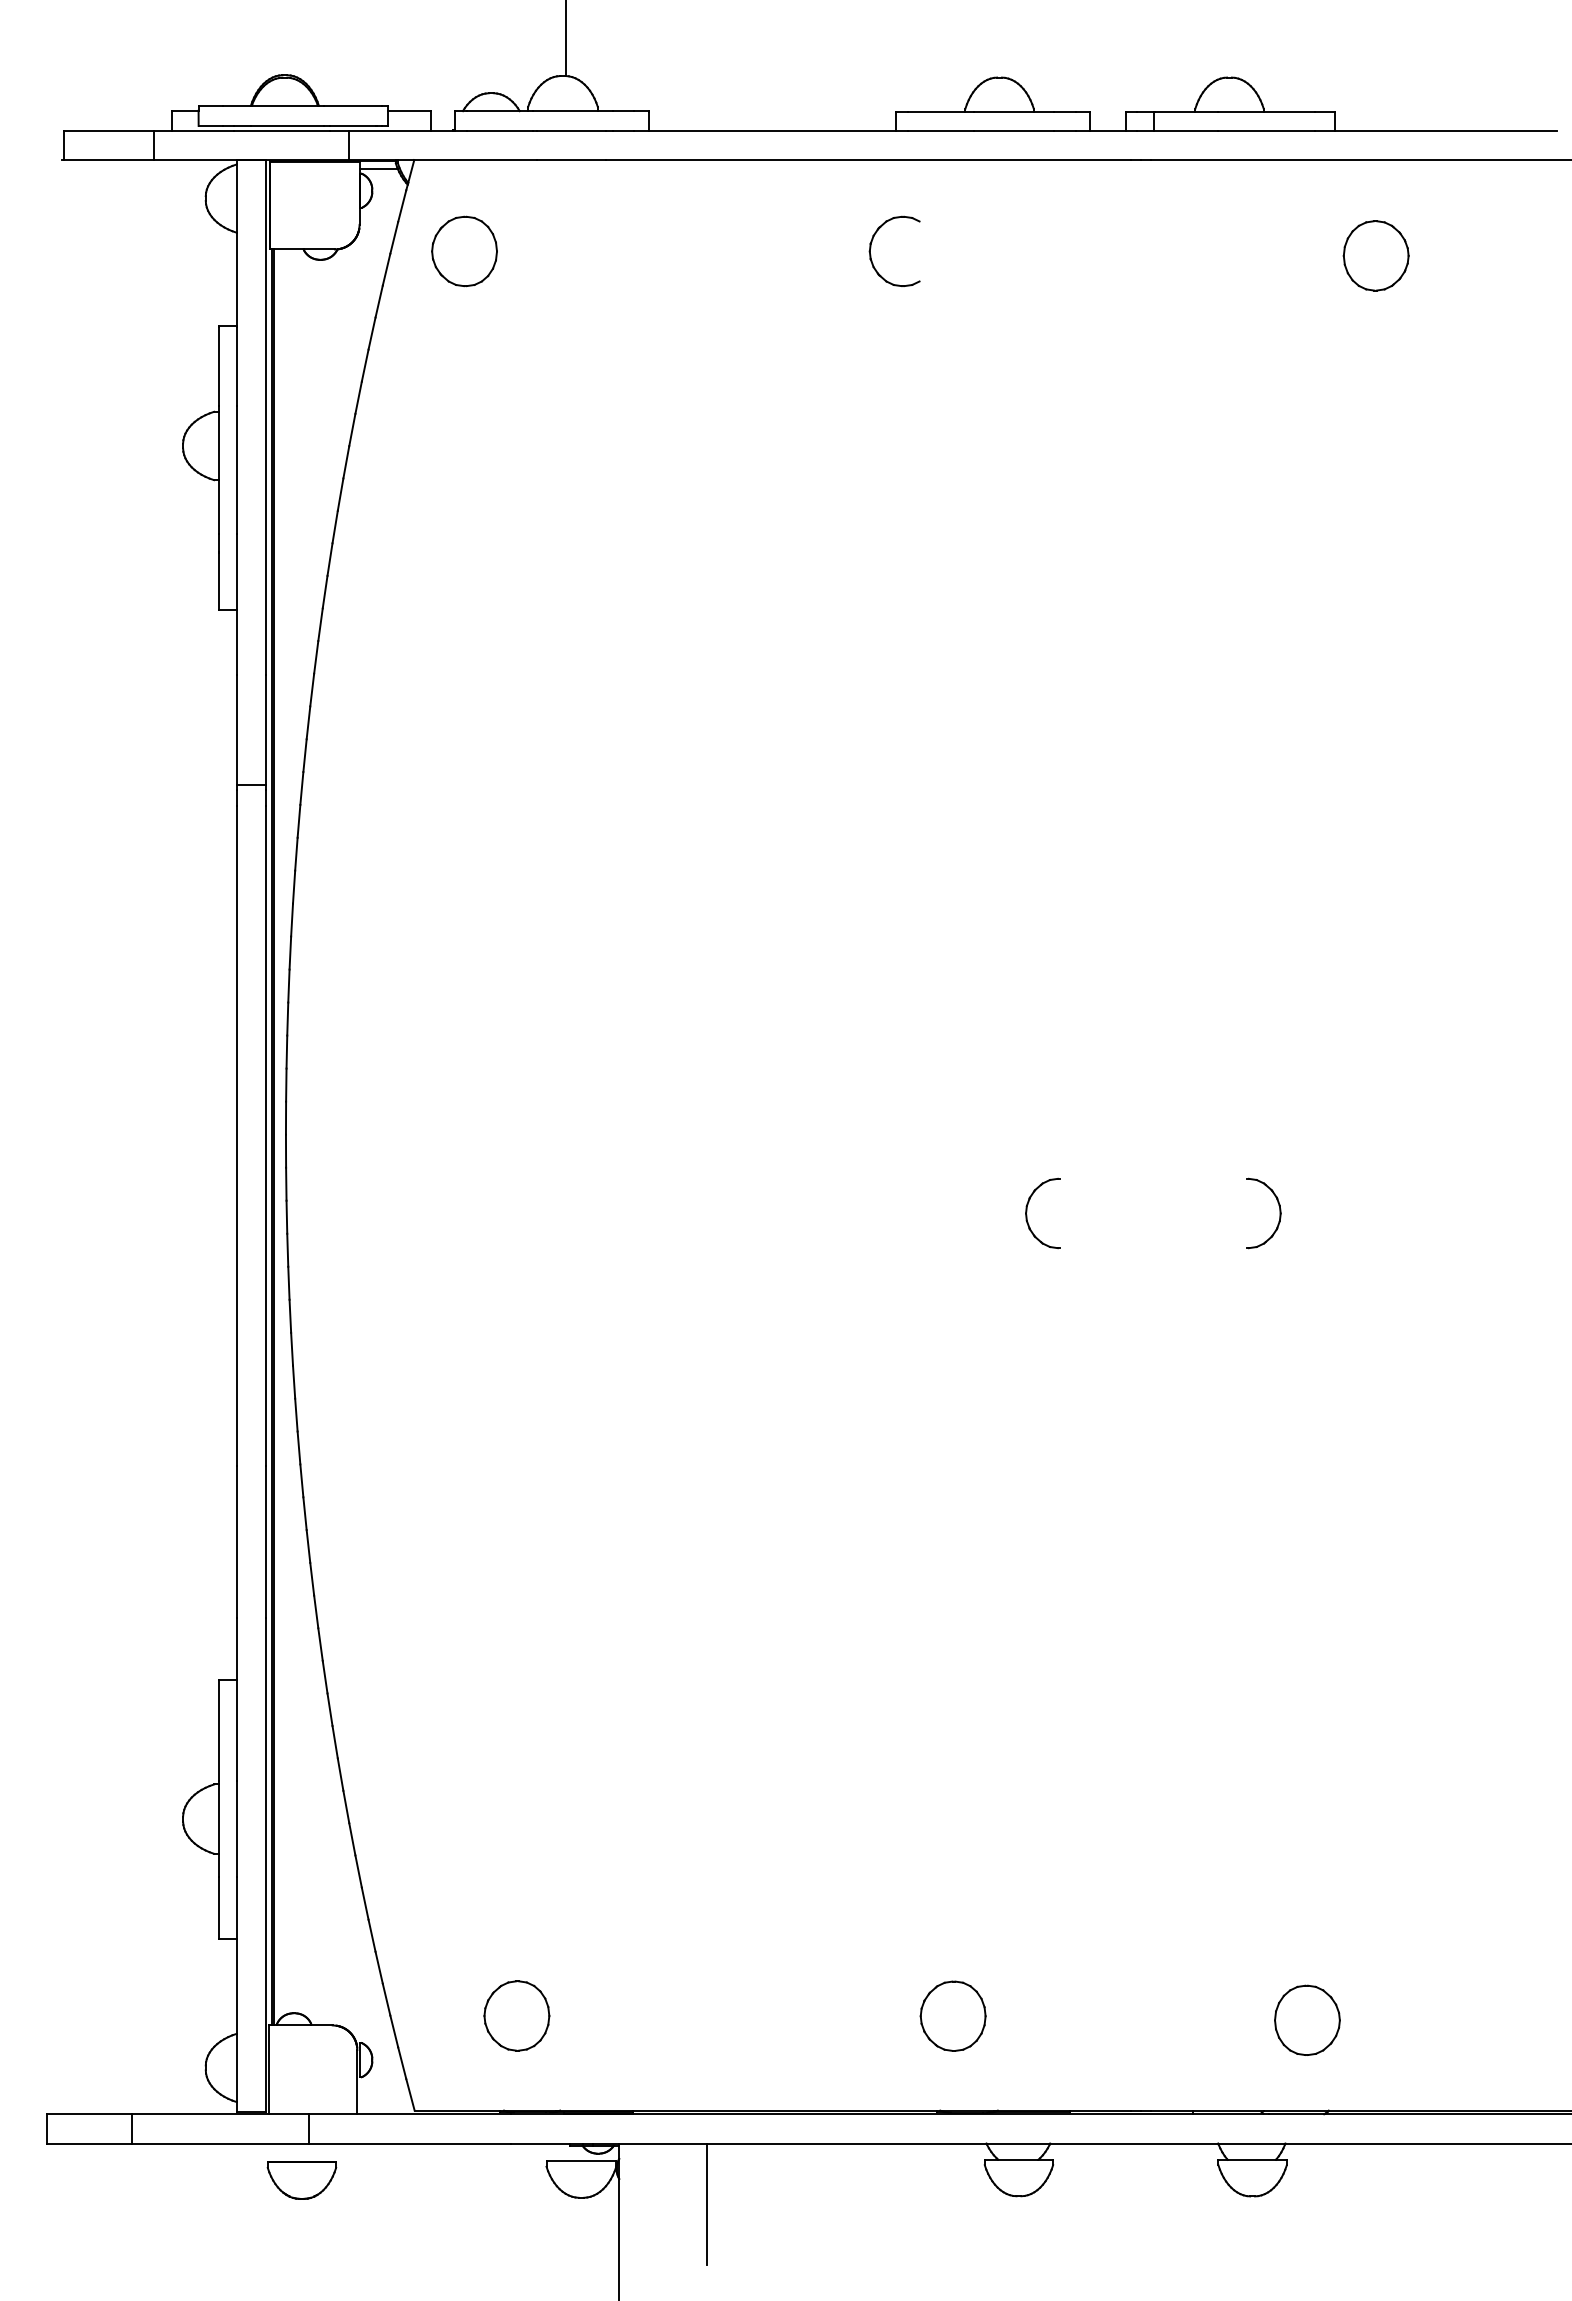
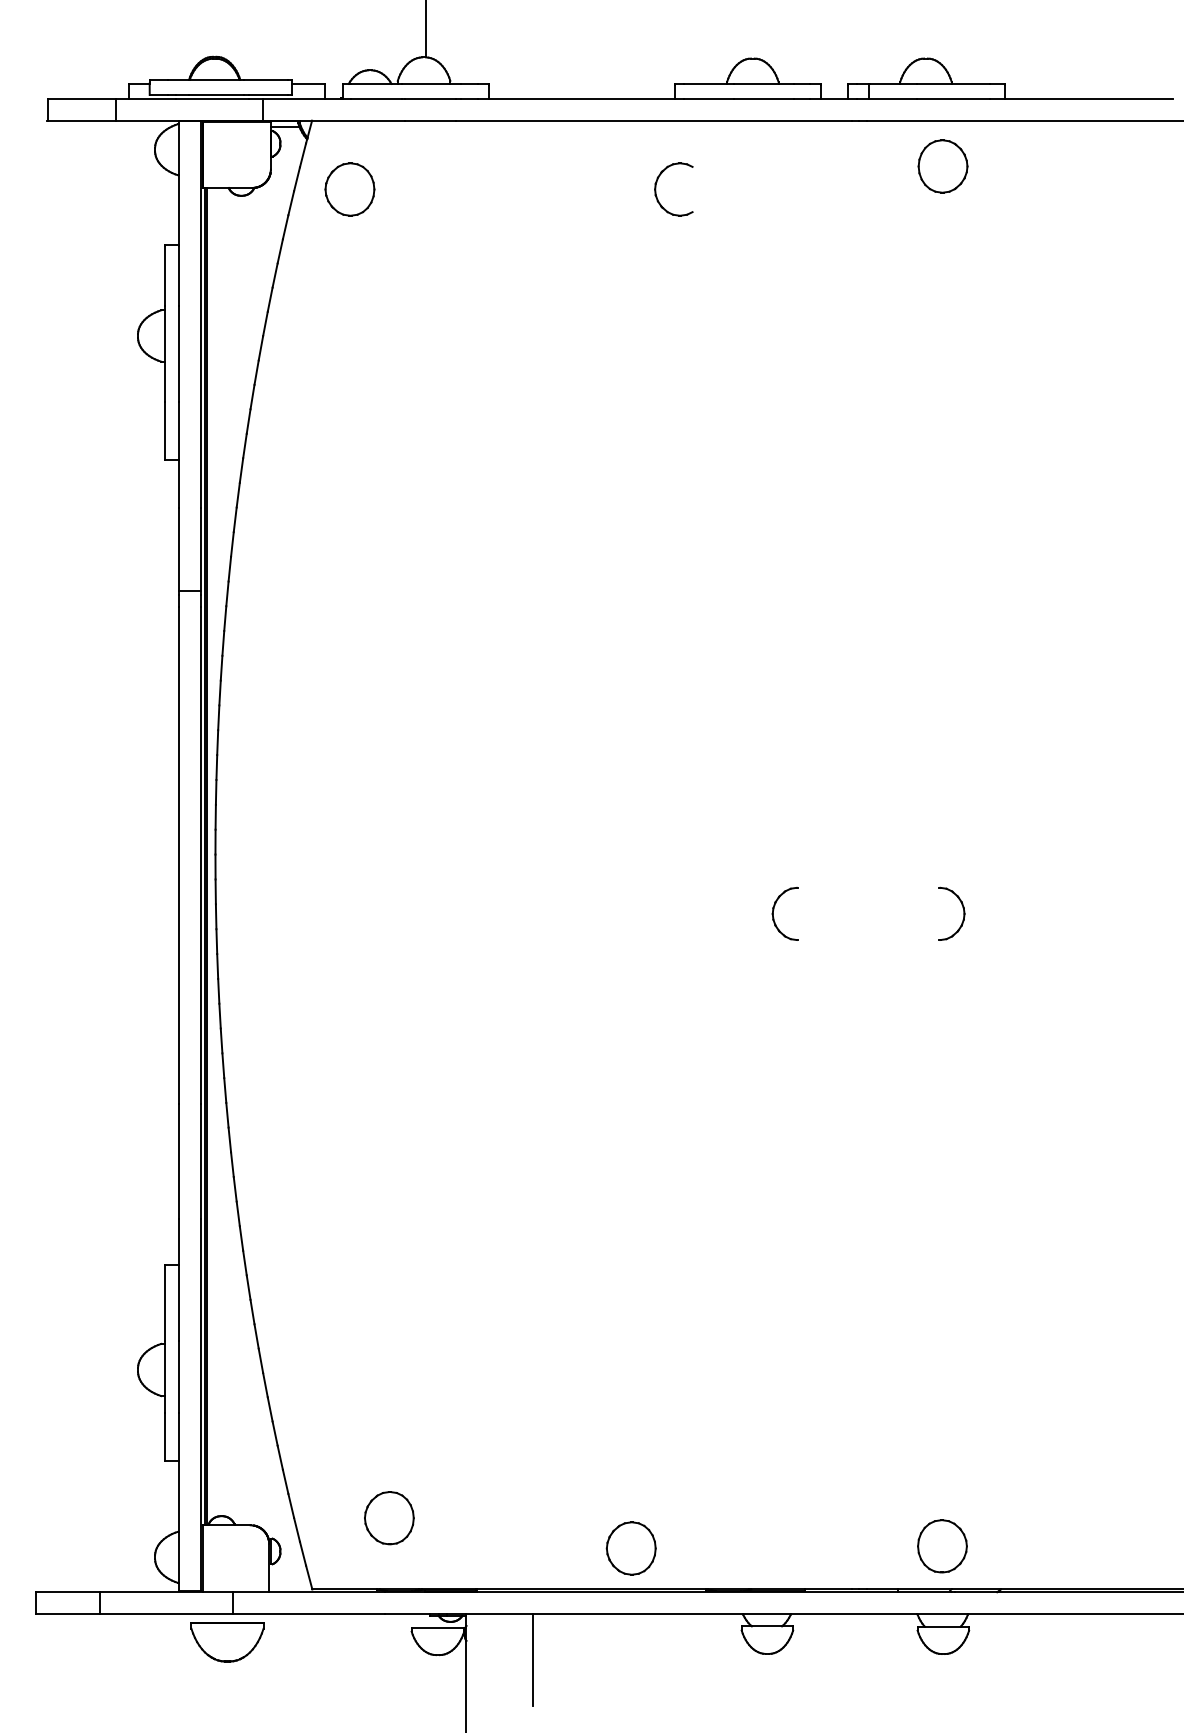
part: (1375, 255) -> (942, 166), moved
part: (952, 2015) -> (630, 1547), moved
part: (1307, 2019) -> (942, 1545), moved
part: (301, 2180) -> (227, 1642), size x1.4

